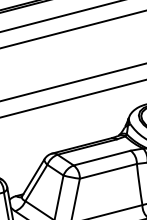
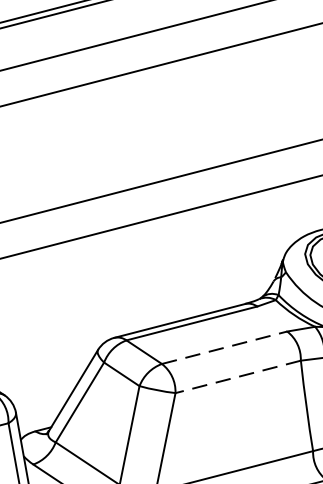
line: (102, 157) -> (225, 346), solid -> dashed
line: (107, 171) -> (236, 377), solid -> dashed

